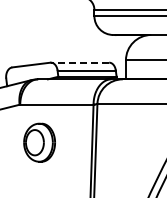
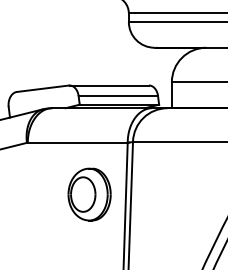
line: (79, 62) -> (108, 85), dashed -> solid
part: (39, 142) -> (89, 194), moved

